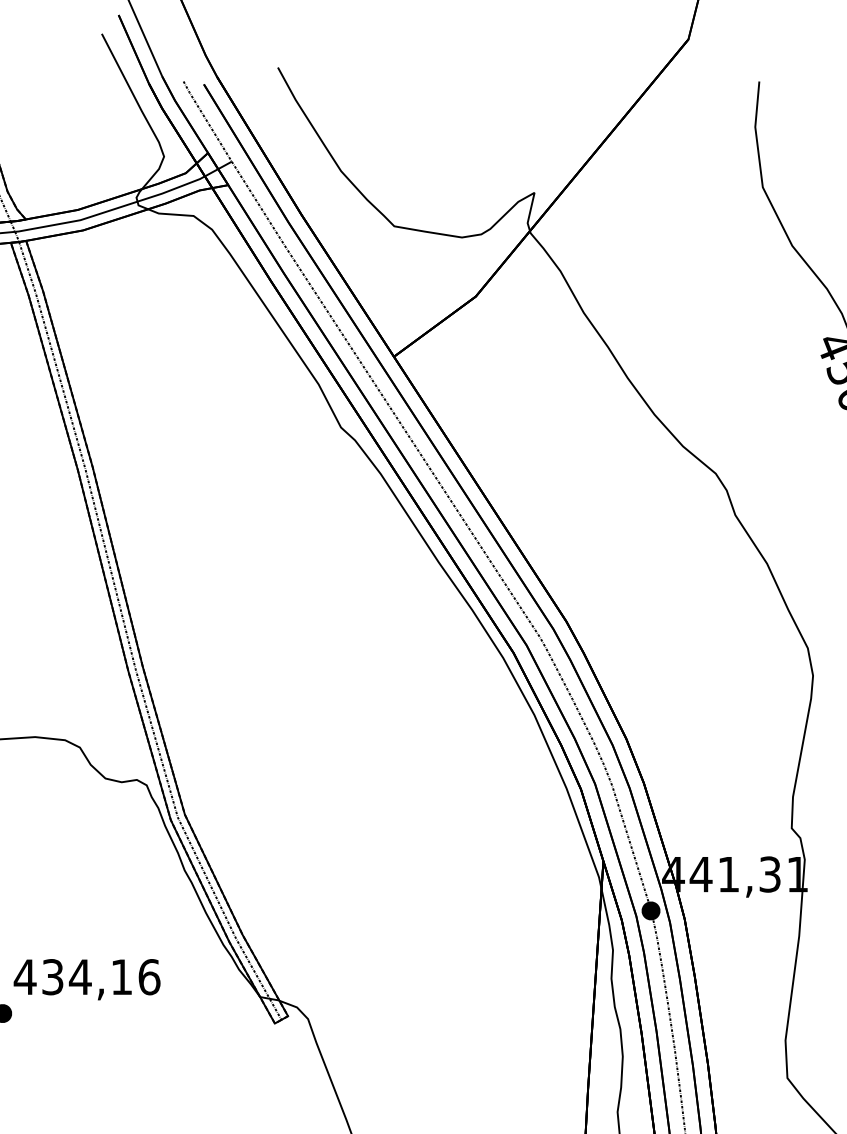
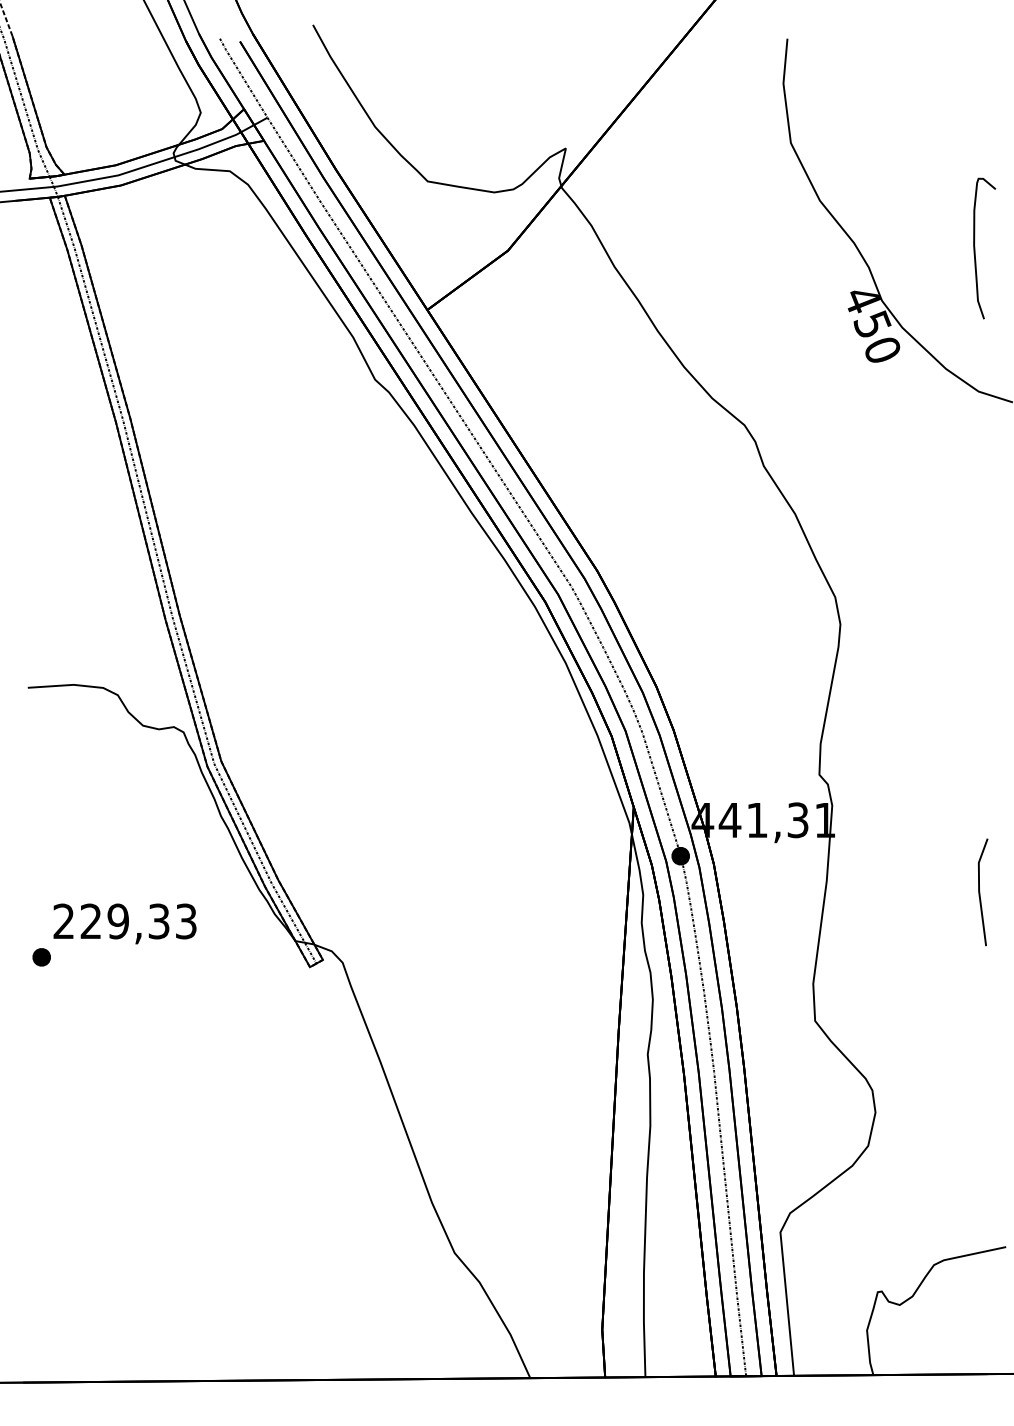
text: (86, 977) -> (124, 921), 434,16 -> 229,33

